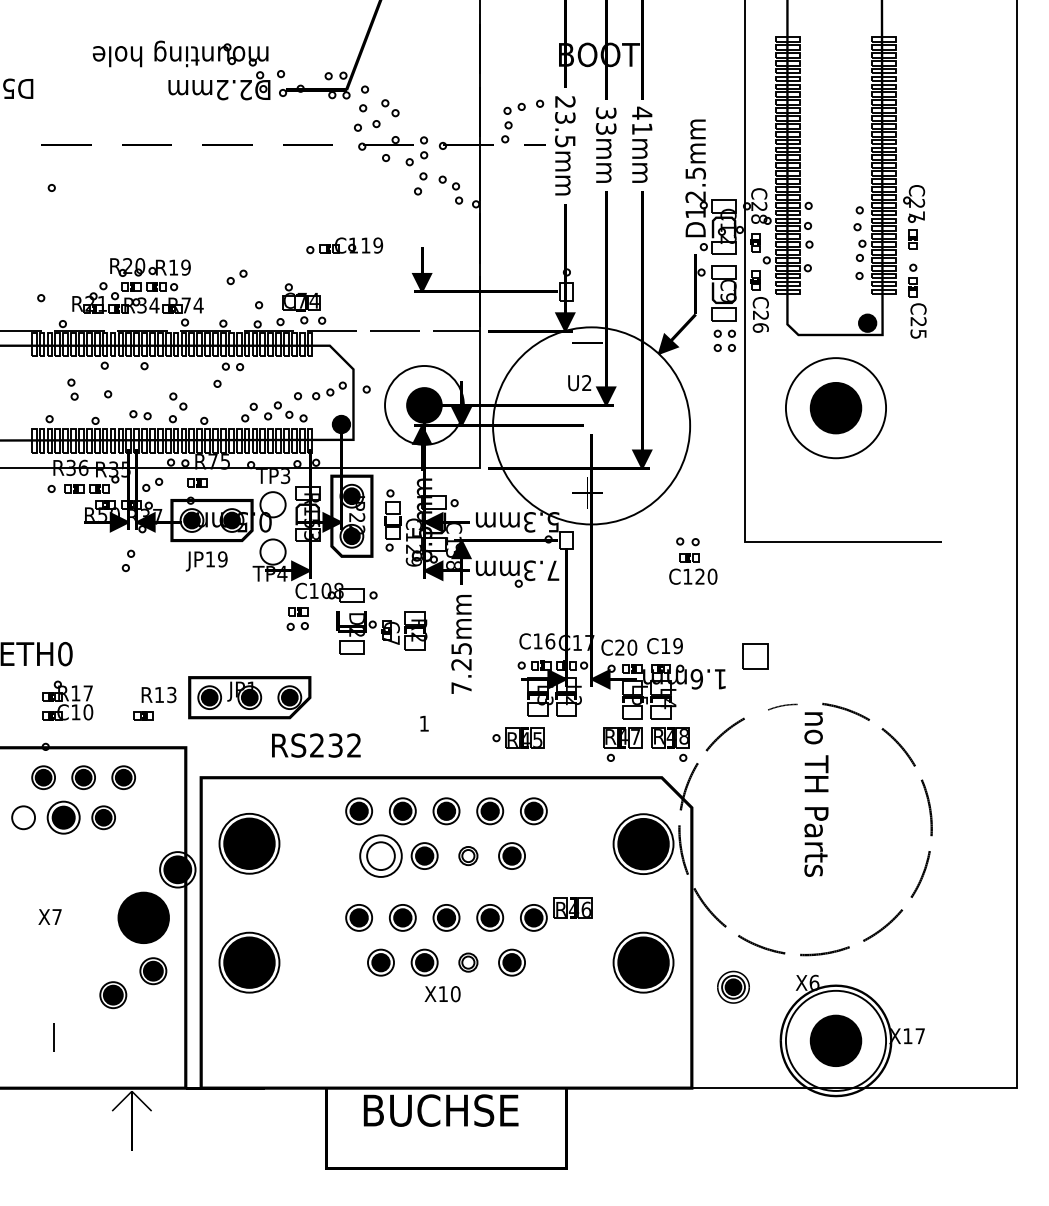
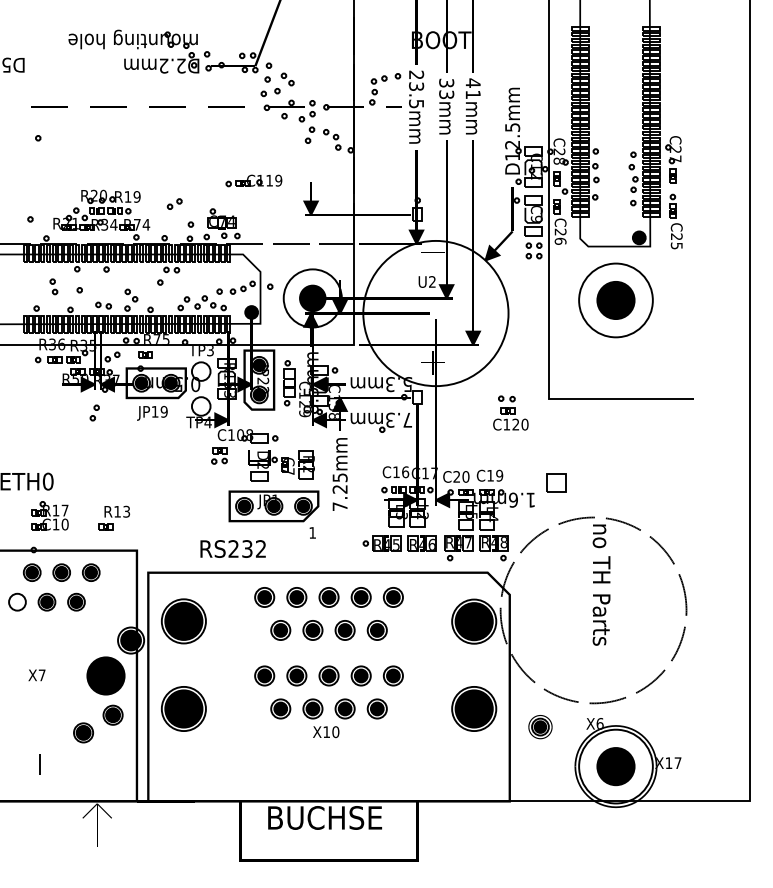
part: (249, 697) -> (273, 506), moved
part: (782, 706) -> (576, 520), size x1.67
part: (63, 817) -> (46, 602), size x0.71
part: (380, 855) -> (280, 630), size x0.62
part: (468, 855) -> (345, 630), size x1.43
part: (572, 907) -> (421, 543), moved
part: (468, 962) -> (345, 708), size x1.43

